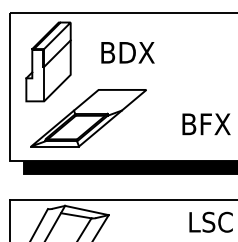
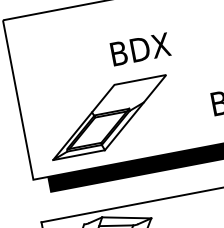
text: (127, 52) -> (140, 49), moved
part: (48, 61) -> (54, 64), removed

